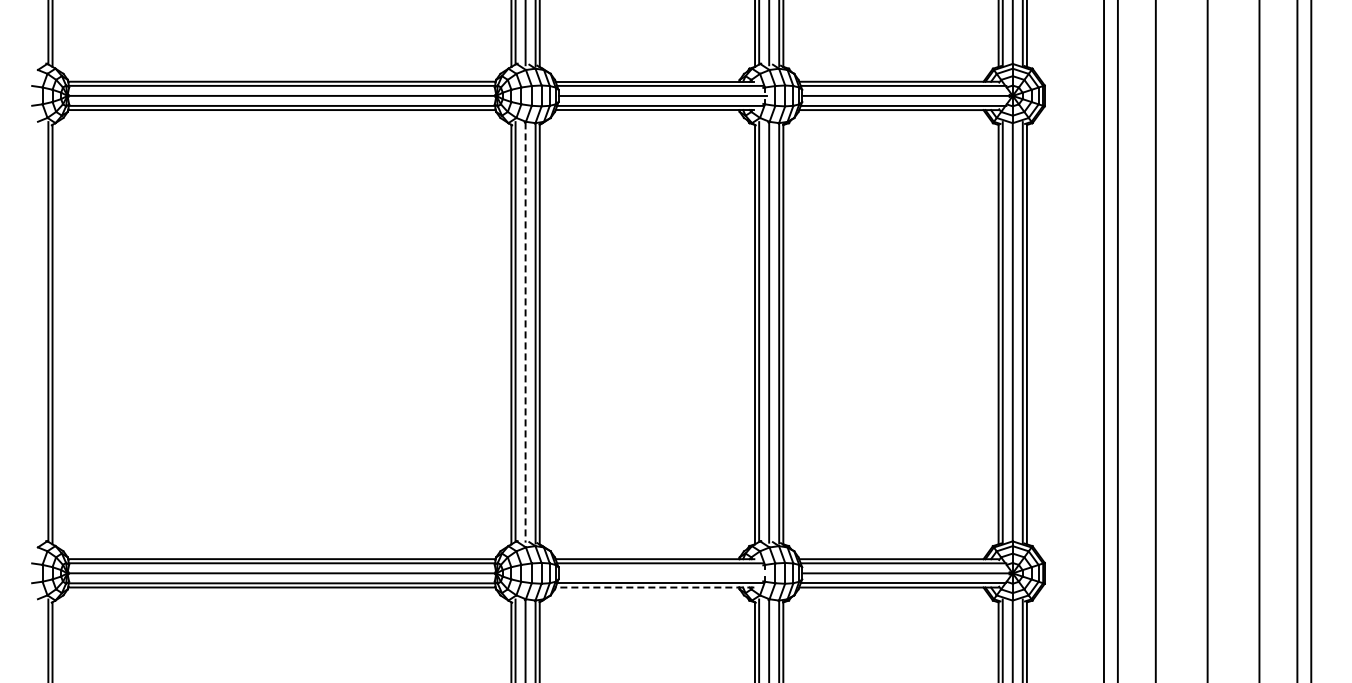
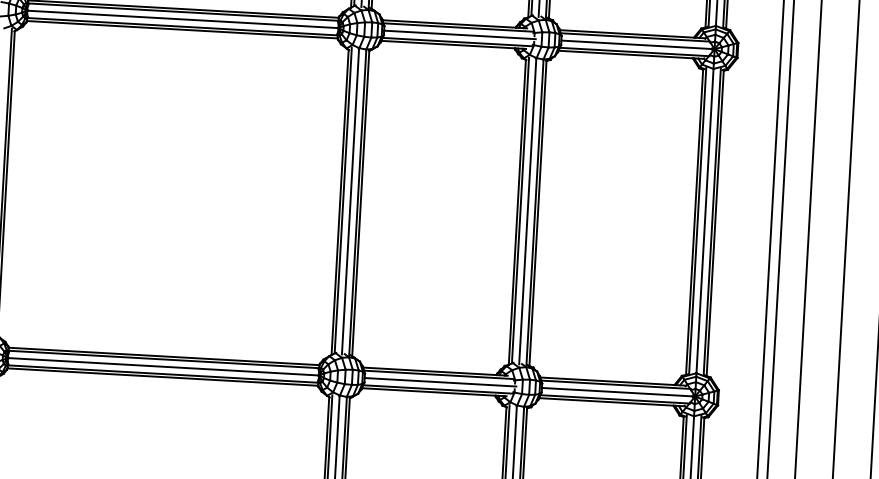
line: (525, 333) -> (350, 202), dashed -> solid
line: (662, 573) -> (440, 382), added
line: (654, 587) -> (433, 392), dashed -> solid

